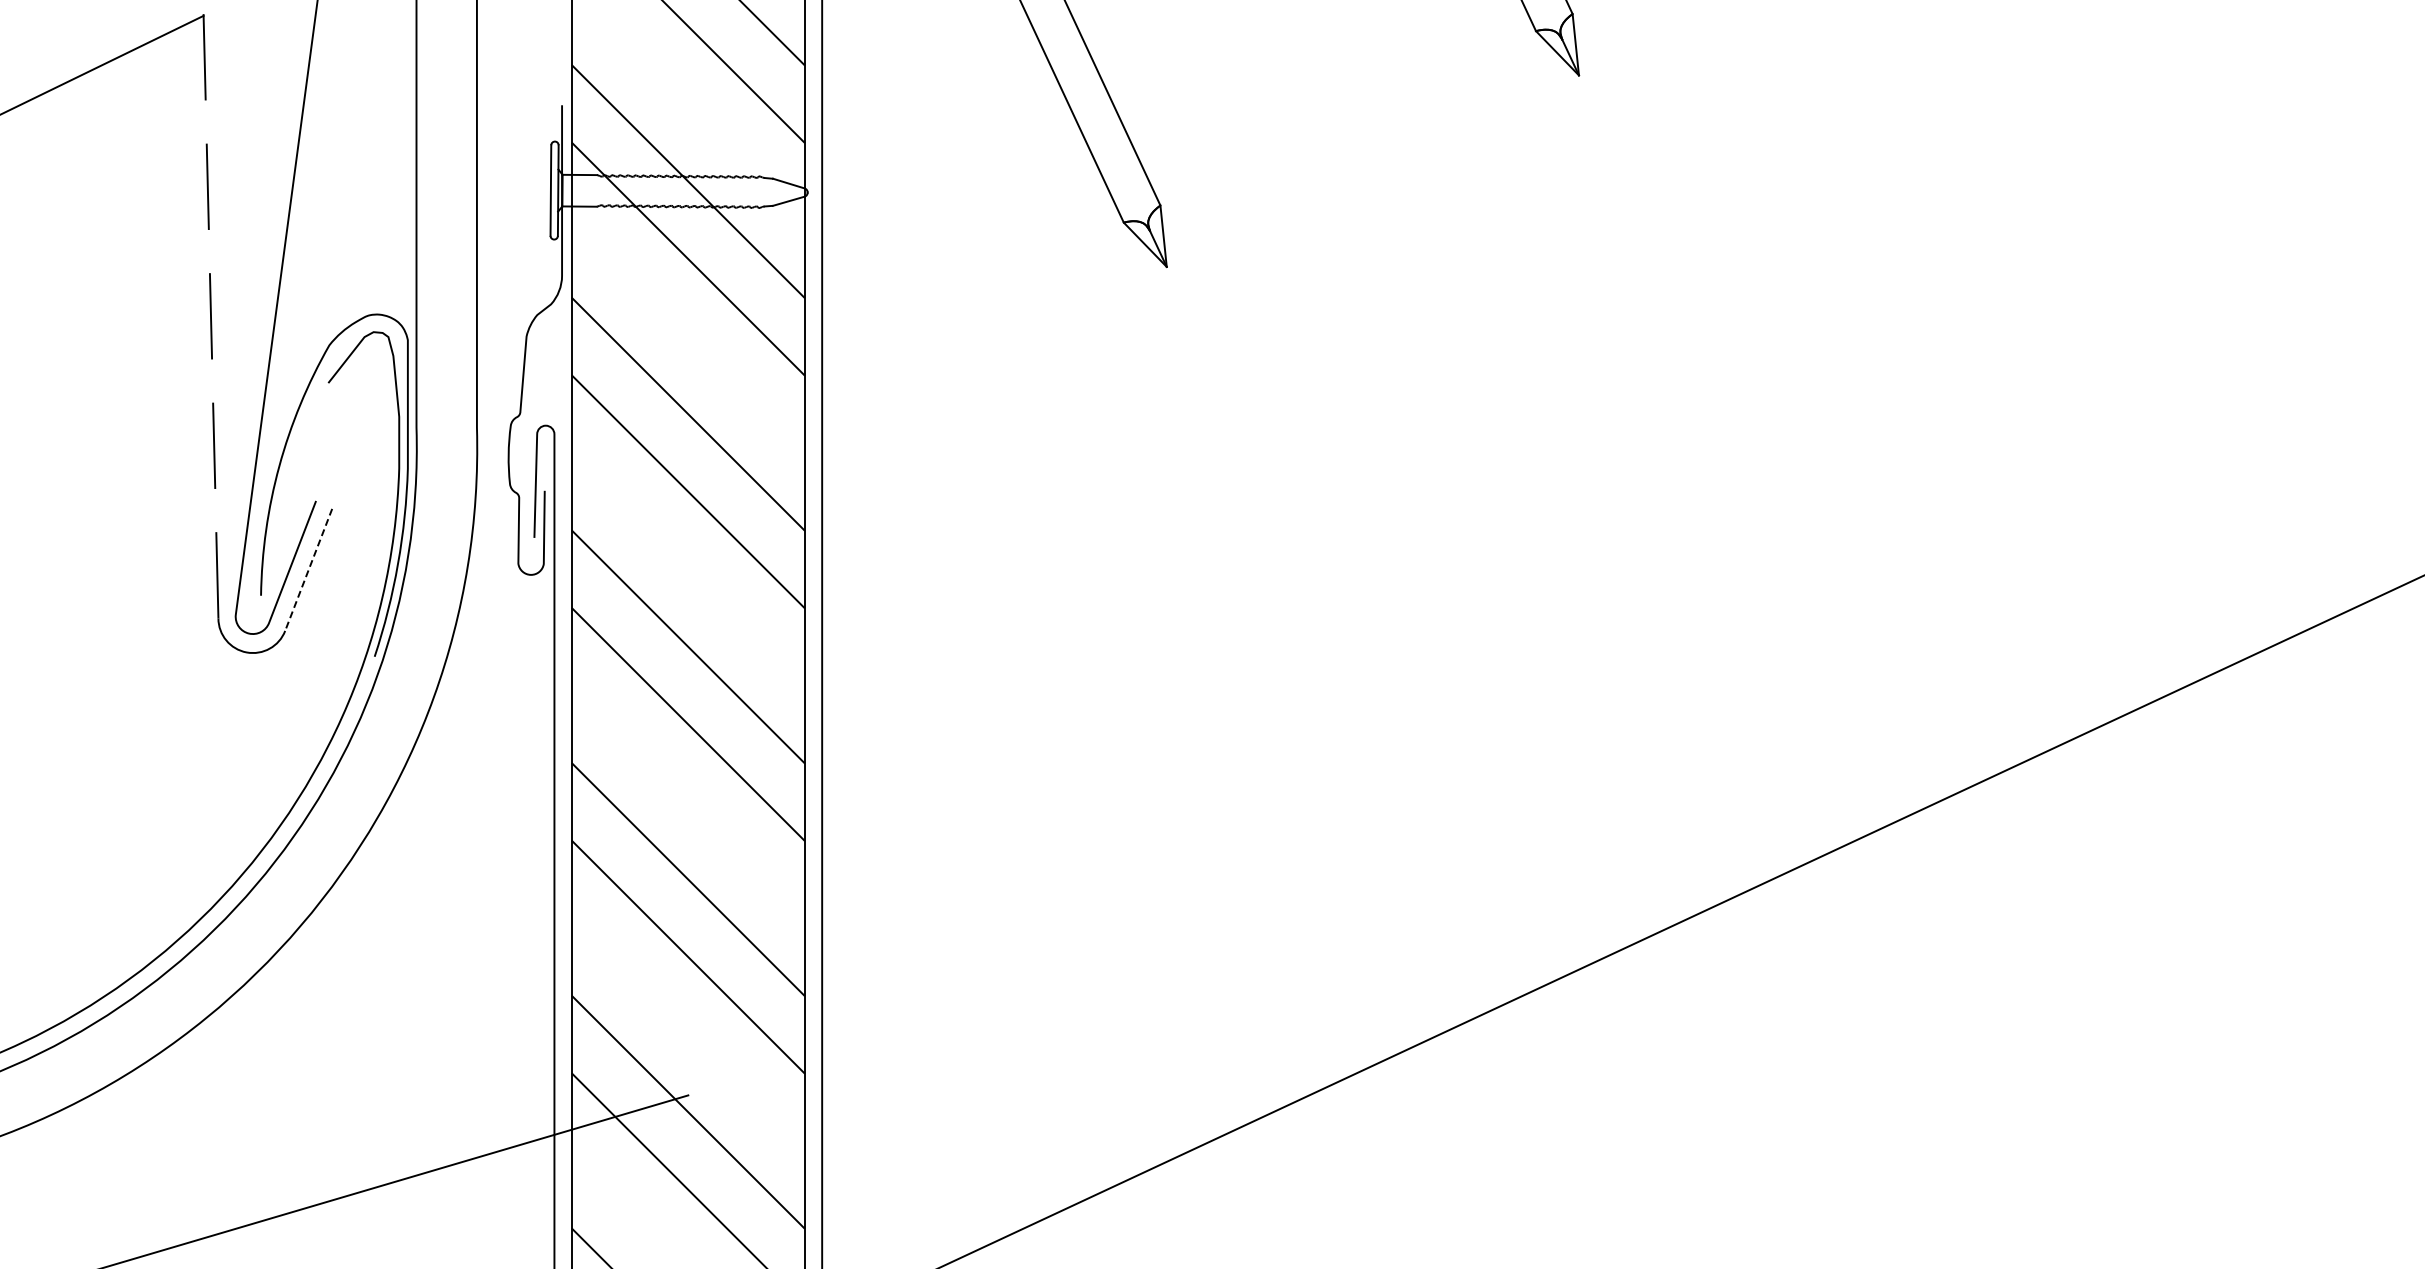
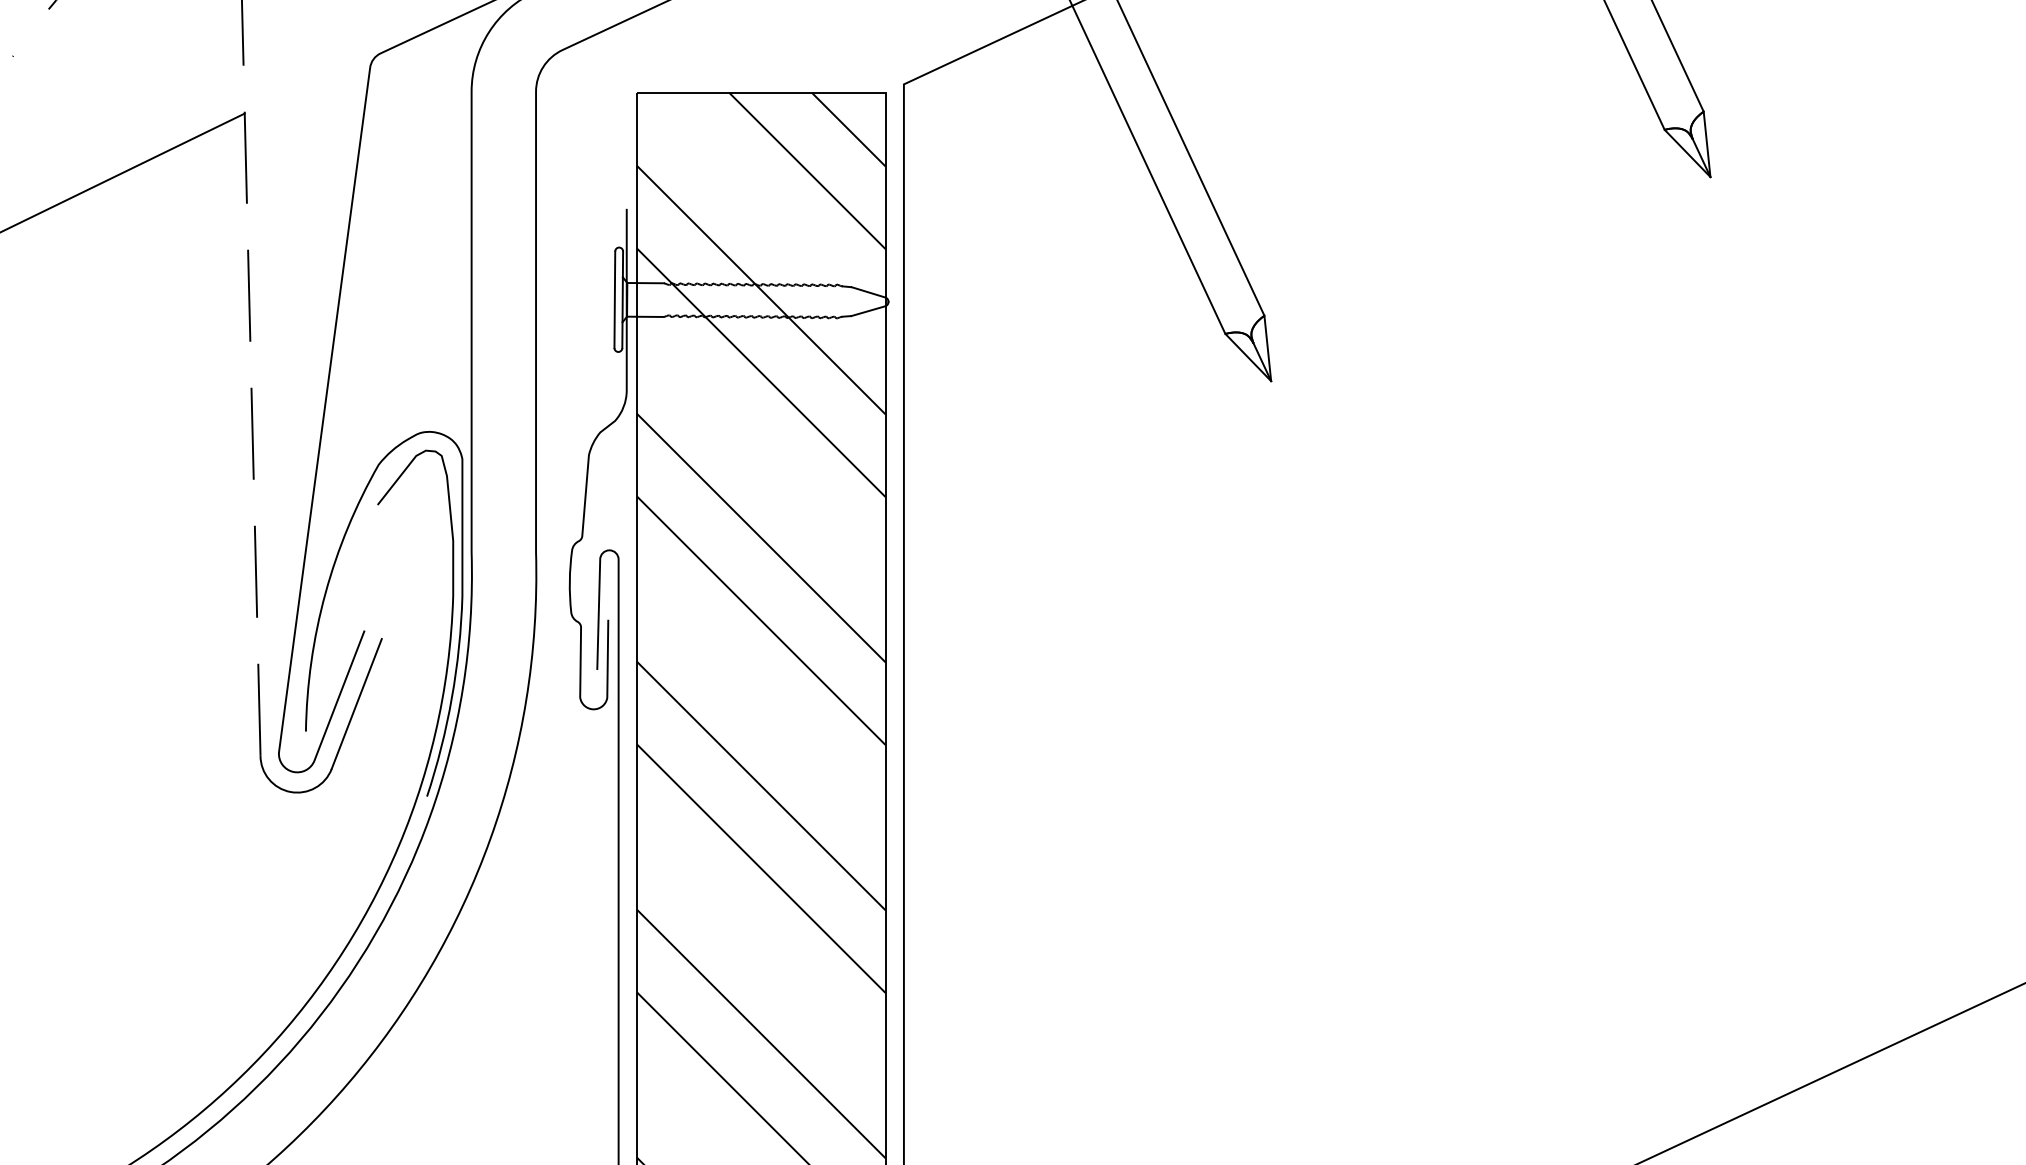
line: (308, 570) -> (356, 704), dashed -> solid

